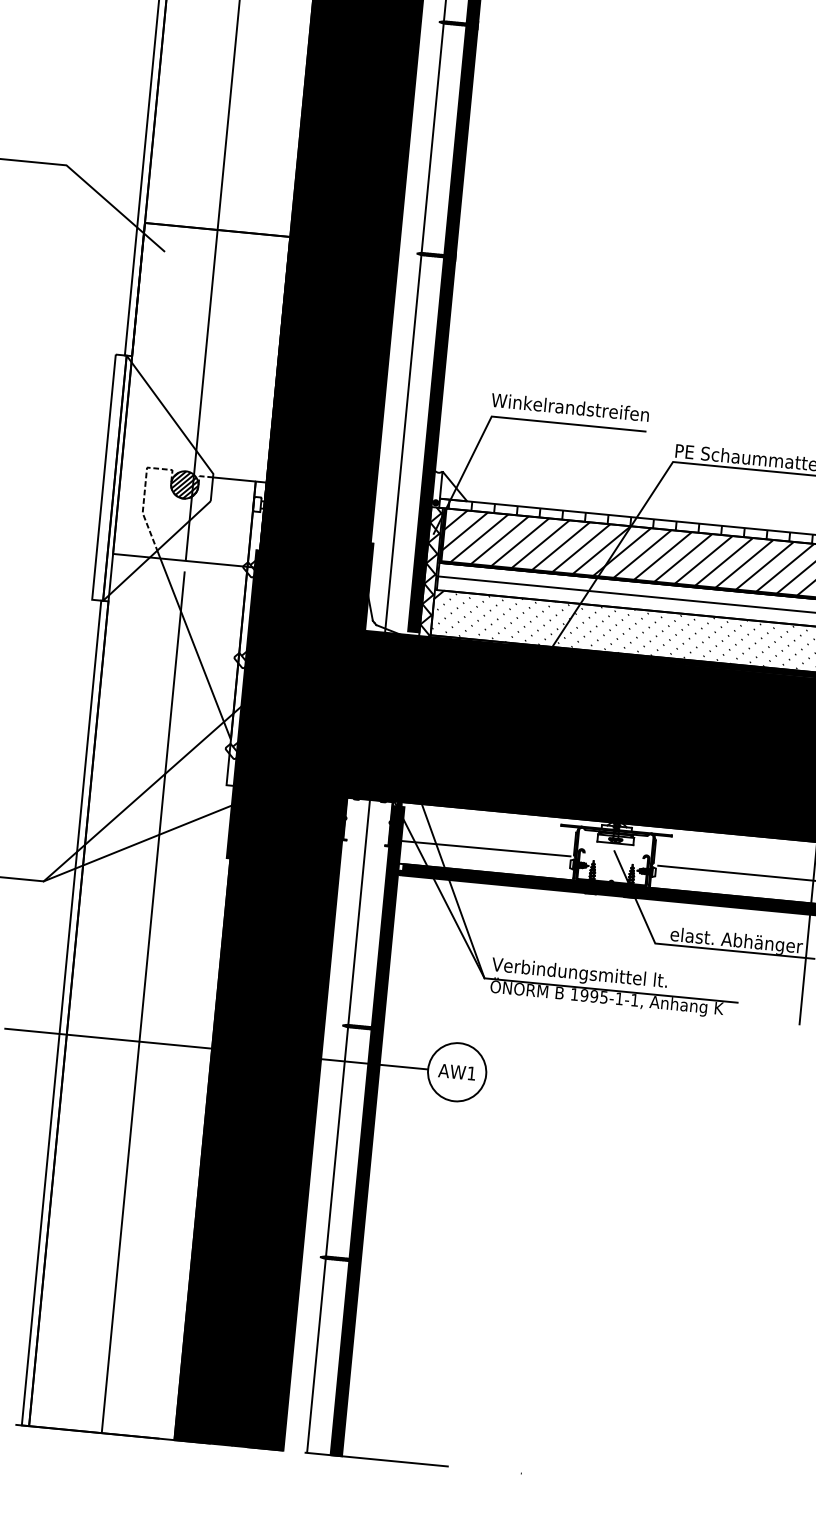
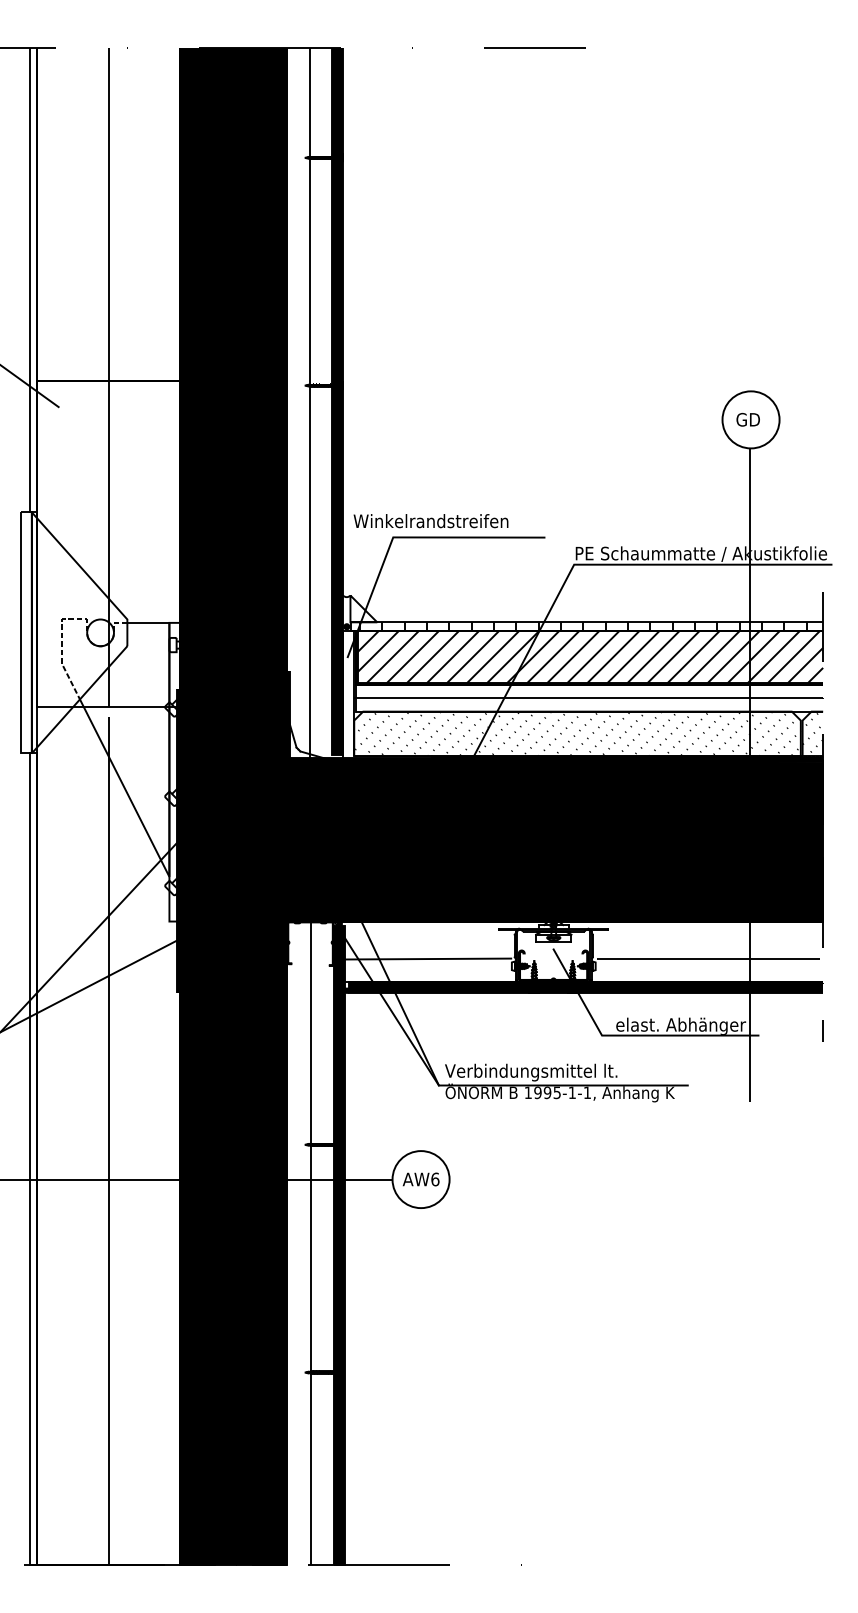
text: (569, 407) -> (430, 521), moved
hatch: (184, 484) -> (100, 632), removed
hatch: (470, 576) -> (387, 695), removed
text: (471, 1073) -> (435, 1179), AW1 -> AW6

